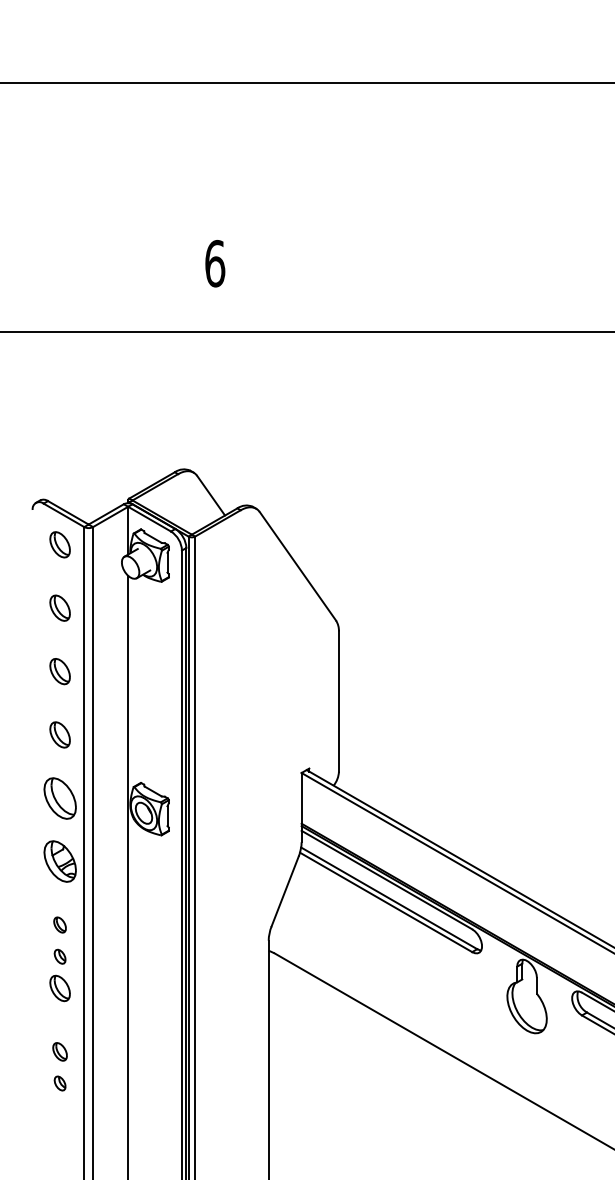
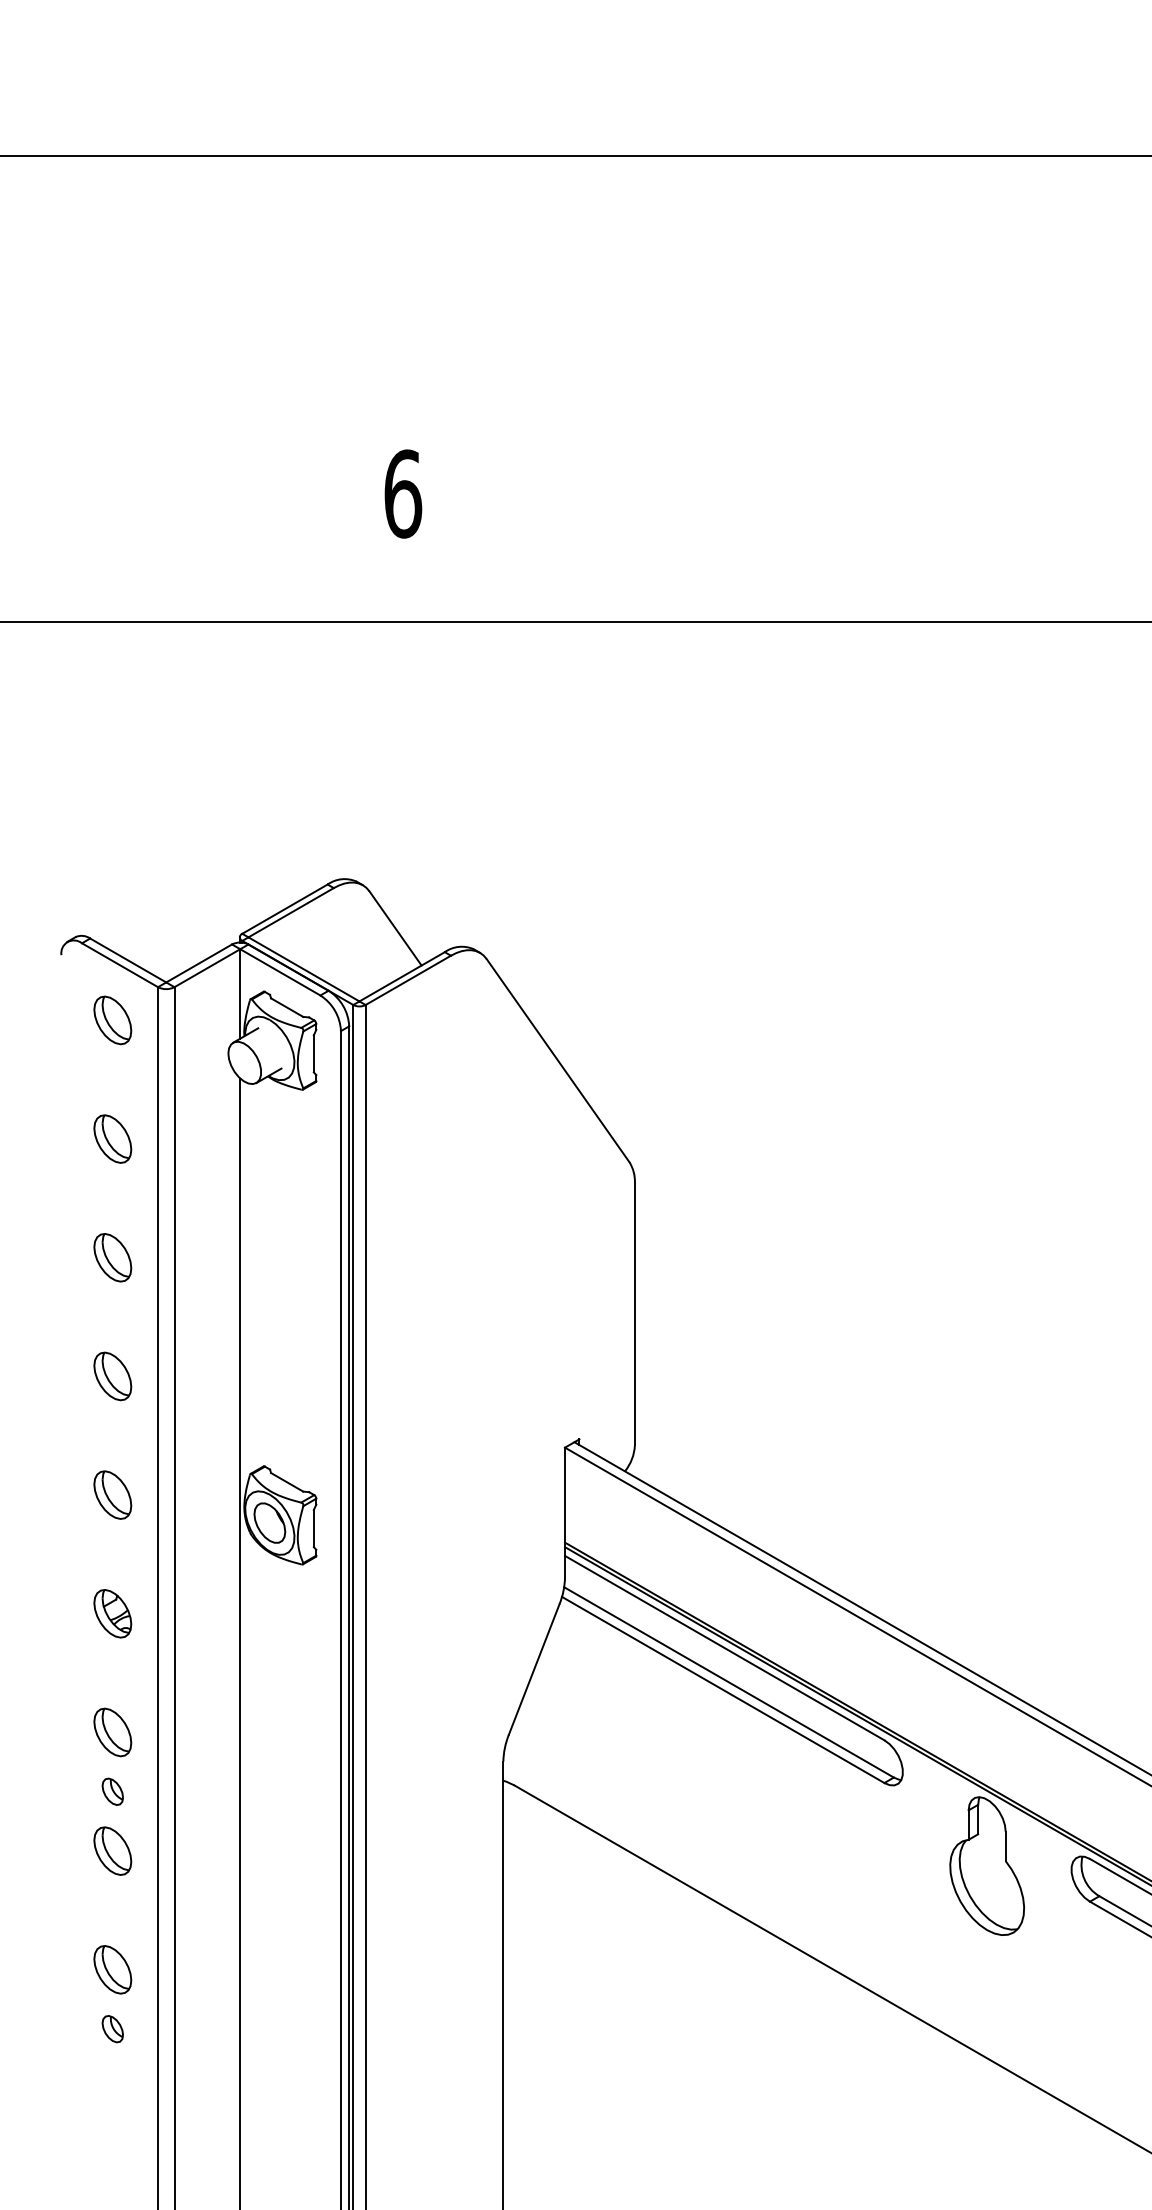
part: (59, 797) -> (111, 1493), size x0.62
part: (59, 861) -> (111, 1613), size x0.62
part: (59, 924) -> (111, 1731), size x1.67
part: (59, 1051) -> (111, 1969), size x1.43

